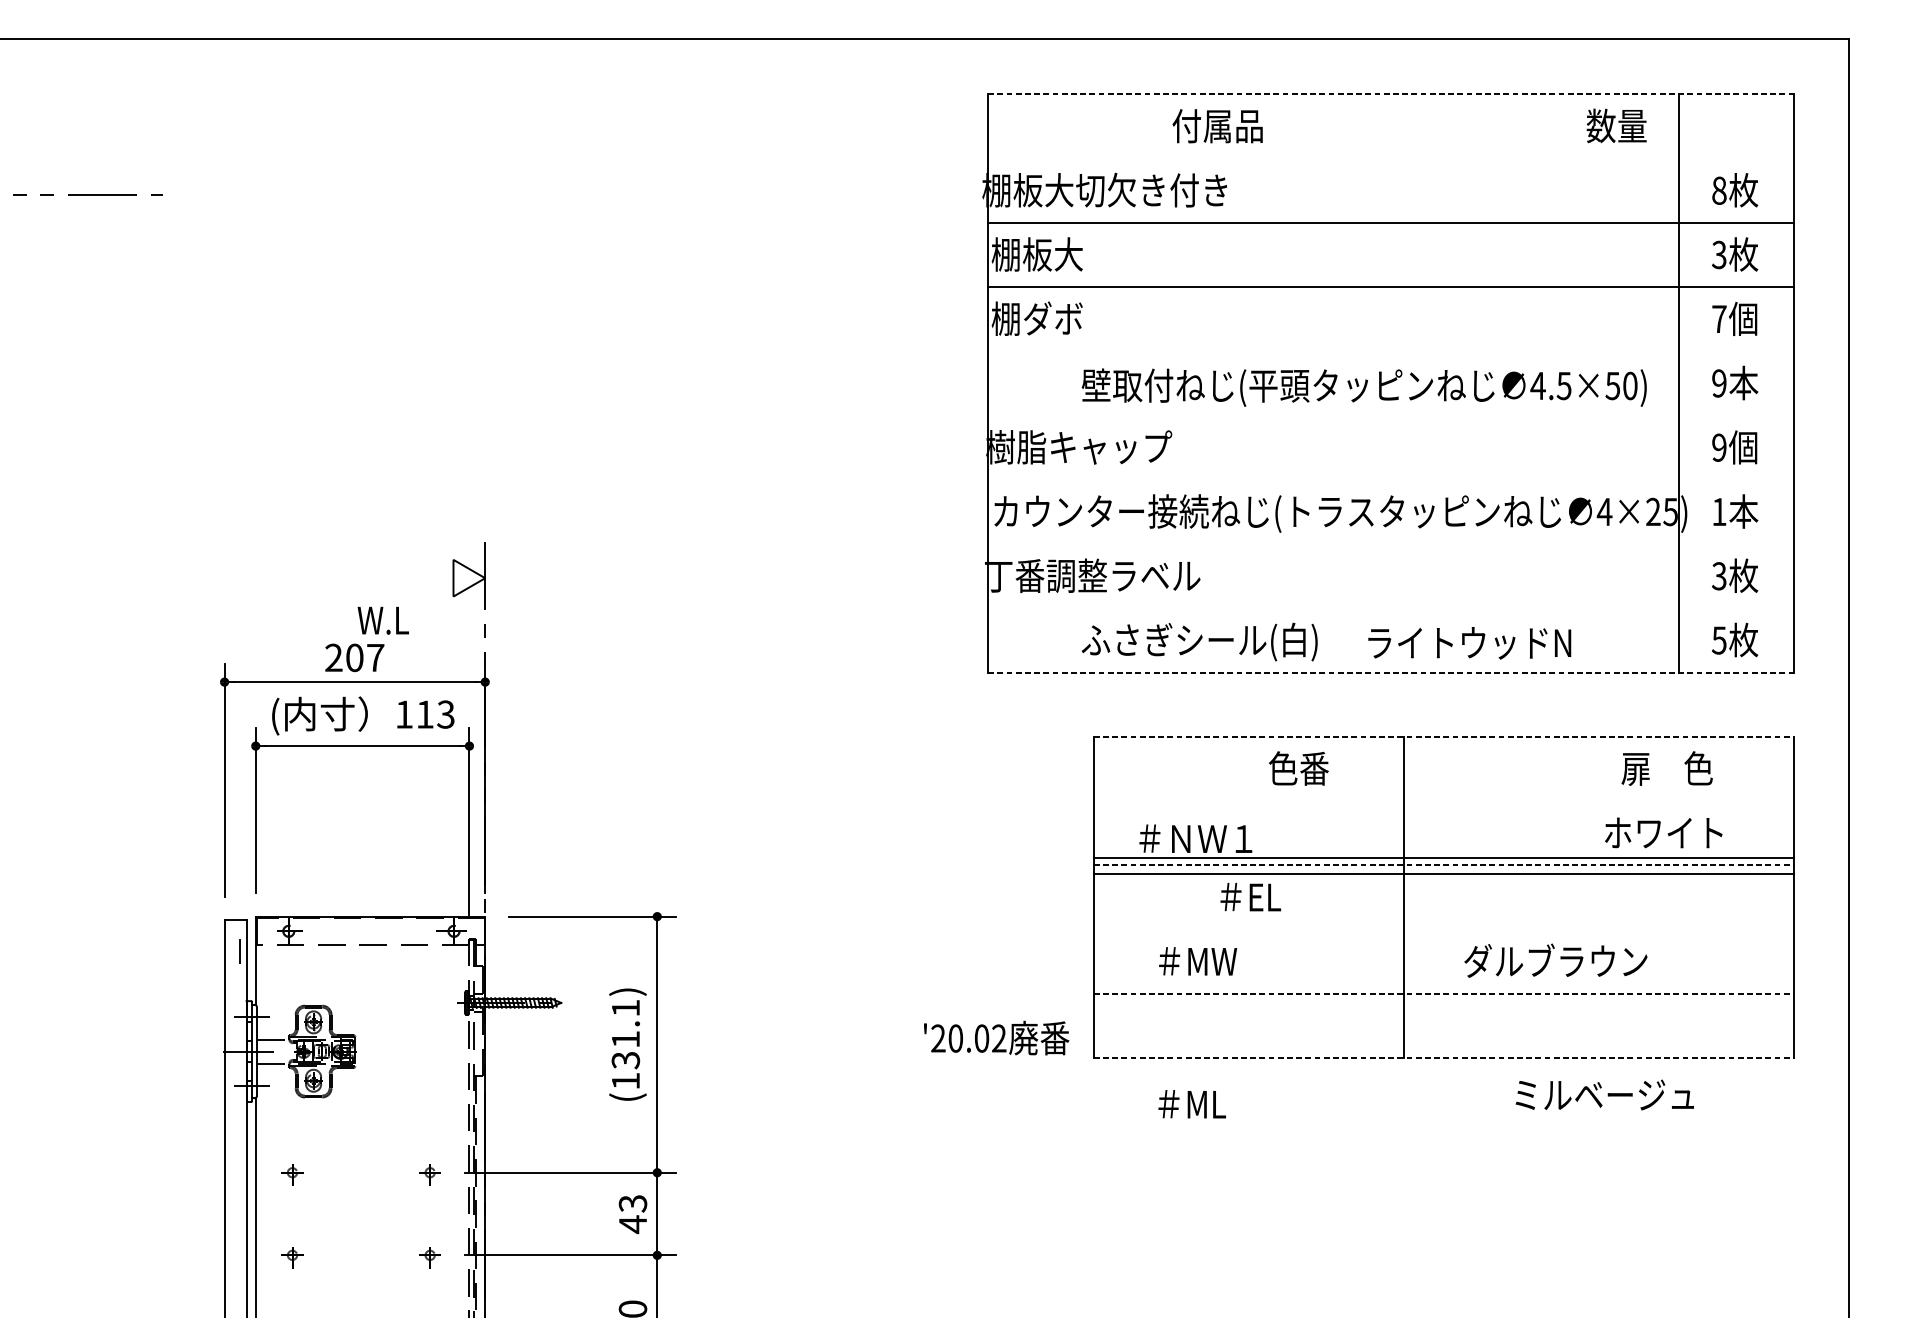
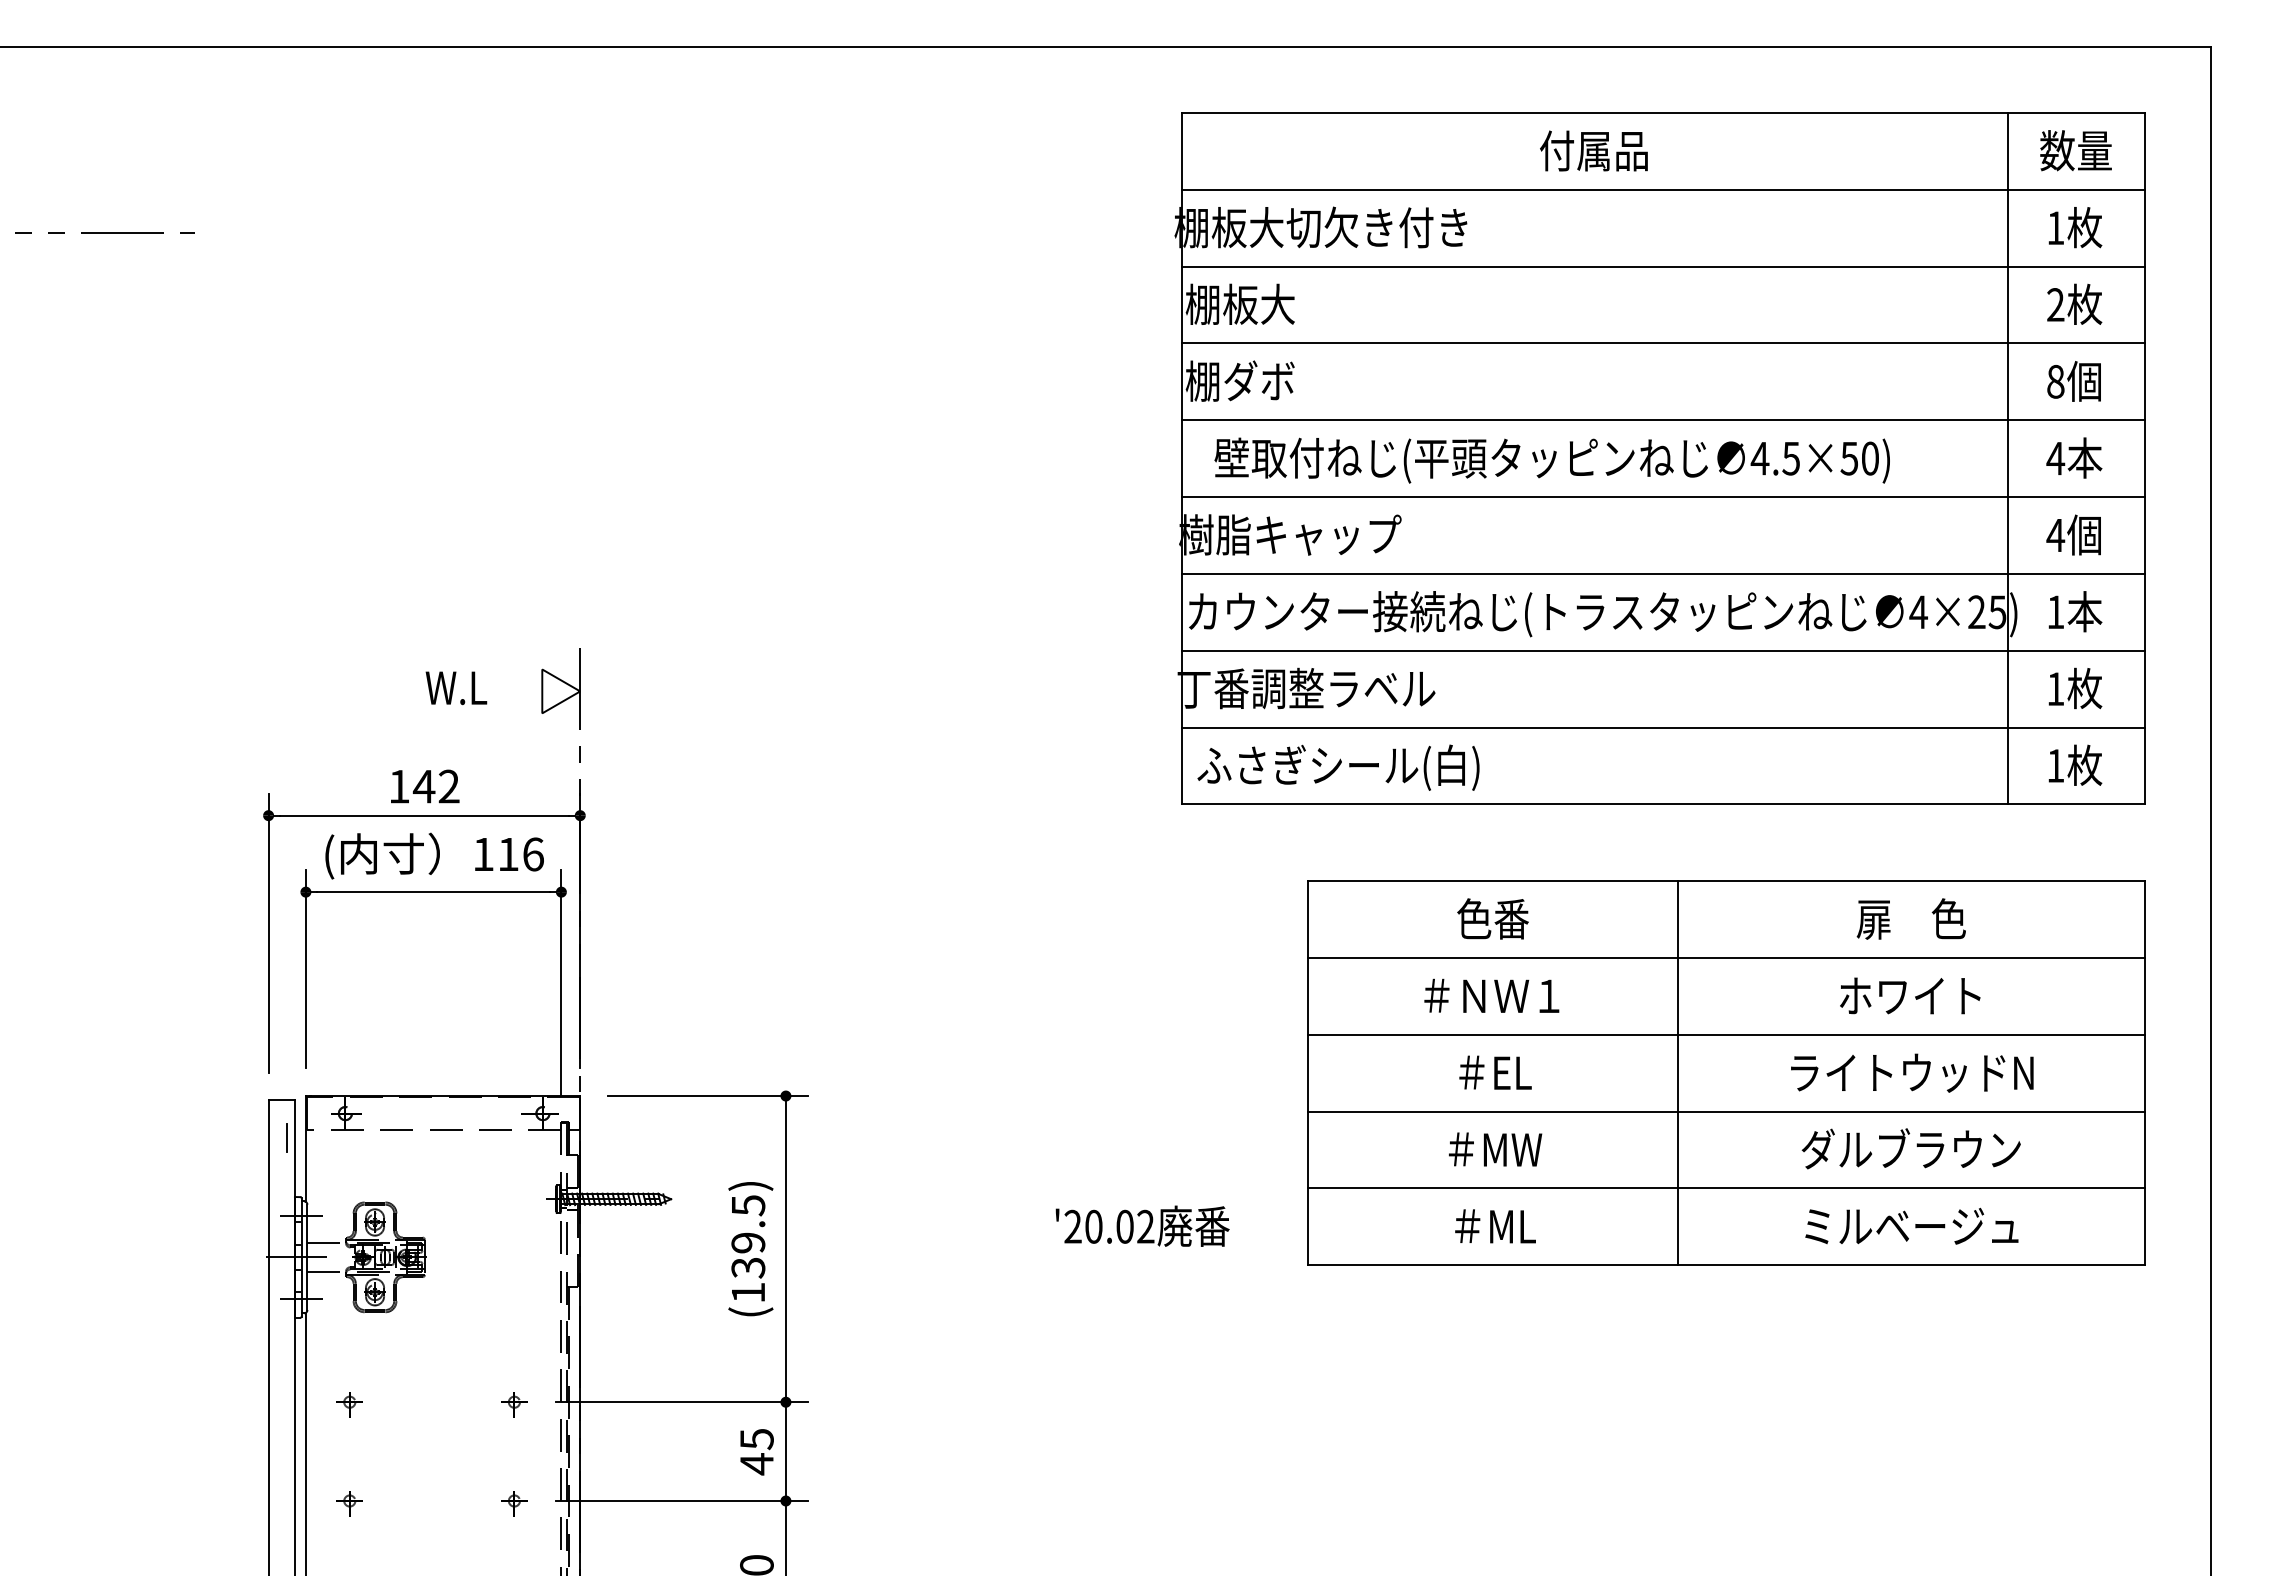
line: (1391, 94) -> (1663, 112), dashed -> solid
text: (1217, 125) -> (1593, 150), moved
text: (1616, 125) -> (2075, 150), moved
line: (1390, 158) -> (1662, 189), added
text: (1719, 191) -> (2055, 228), 8 -> 1
text: (1719, 254) -> (2055, 304), 3 -> 2
text: (1719, 319) -> (2055, 381), 7 -> 8
line: (1390, 351) -> (1662, 420), added
text: (1719, 383) -> (2055, 458), 9 -> 4
text: (1363, 387) -> (1551, 460), moved
line: (1390, 416) -> (1662, 497), added
text: (1719, 447) -> (2055, 535), 9 -> 4
line: (1390, 479) -> (1662, 573), added
line: (1390, 543) -> (1662, 650), added
text: (1719, 576) -> (2055, 689), 3 -> 1
line: (1390, 608) -> (1662, 727), added
text: (383, 620) -> (456, 688), moved
text: (1719, 640) -> (2055, 765), 5 -> 1
text: (1199, 641) -> (1338, 767), moved
text: (1469, 642) -> (1912, 1072), moved
text: (354, 657) -> (424, 786), 207 -> 142
line: (1391, 672) -> (1663, 804), dashed -> solid
text: (445, 714) -> (532, 854), 113 -> 116
line: (1443, 737) -> (1726, 881), dashed -> solid
text: (1298, 768) -> (1492, 918), moved
text: (1666, 768) -> (1910, 918), moved
text: (1663, 832) -> (1910, 995), moved
text: (1195, 838) -> (1491, 995), moved
line: (1443, 857) -> (1725, 957), moved
line: (1443, 865) -> (1726, 1034), dashed -> solid
line: (1443, 874) -> (1725, 1111), moved
text: (1555, 960) -> (1910, 1148), moved
text: (1198, 961) -> (1495, 1149), moved
line: (1443, 993) -> (1726, 1188), dashed -> solid
text: (625, 1024) -> (748, 1224), (131.1) -> (139.5)
text: (996, 1037) -> (1142, 1225), moved
line: (1443, 1058) -> (1726, 1265), dashed -> solid
text: (1604, 1094) -> (1911, 1225), moved
text: (1192, 1104) -> (1495, 1226), moved
text: (632, 1203) -> (756, 1439), 43 -> 45

